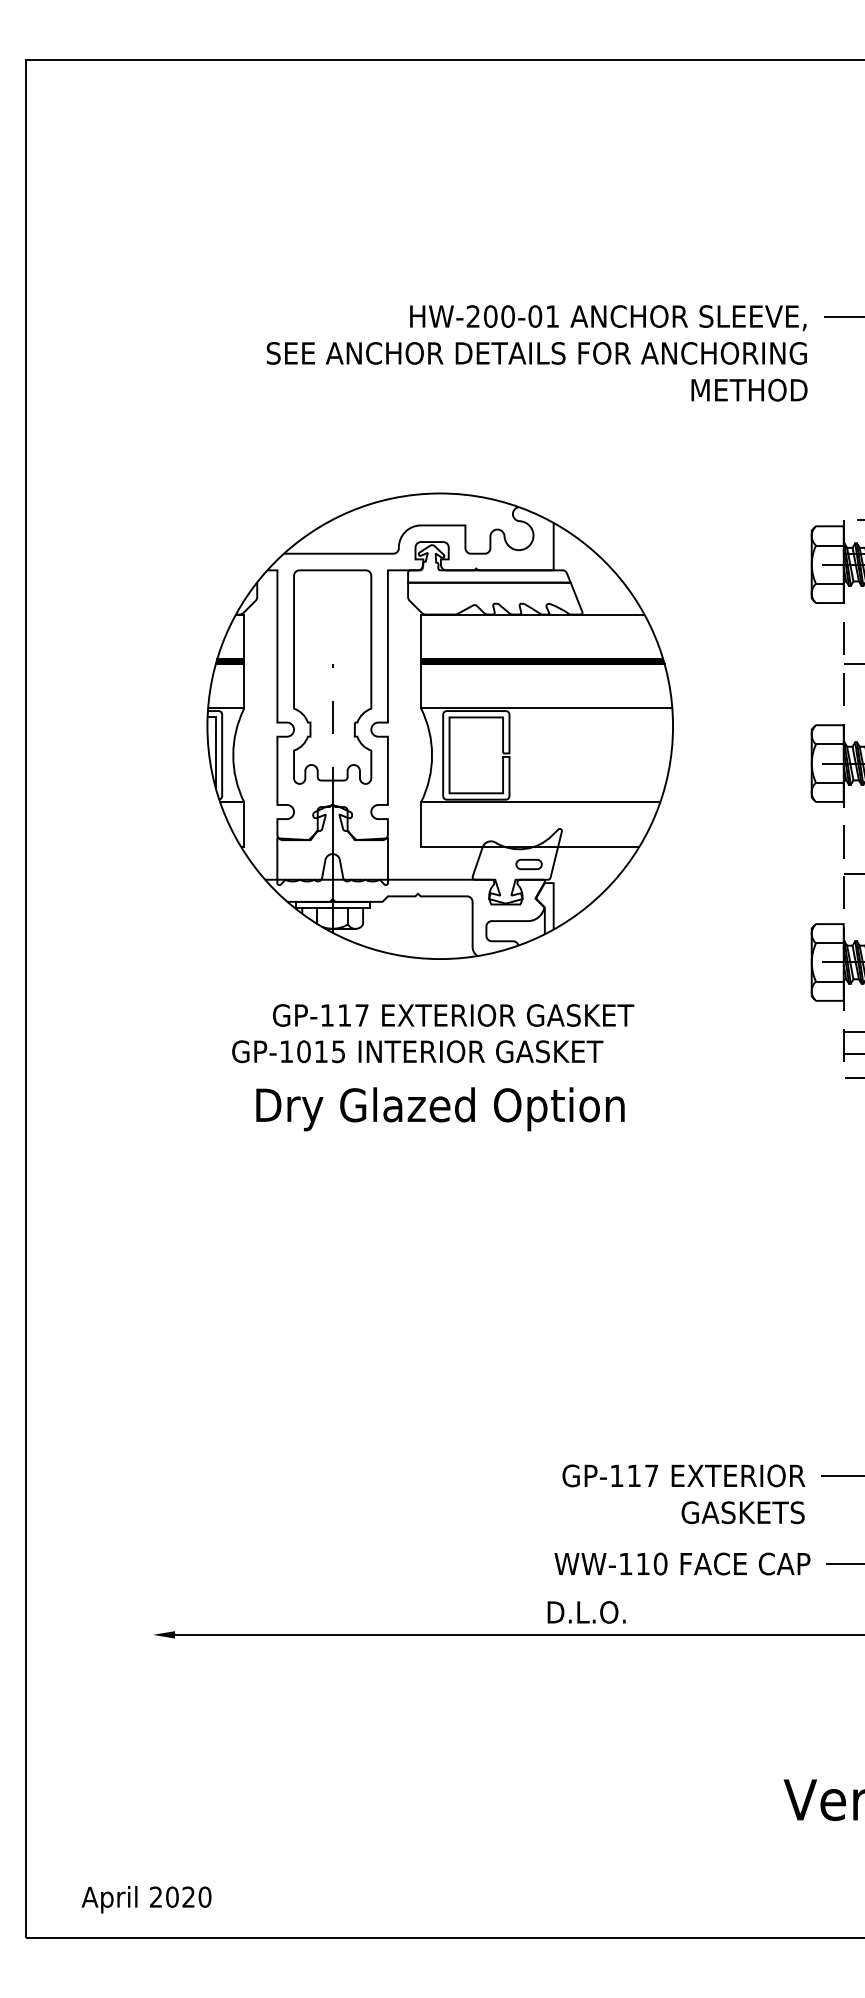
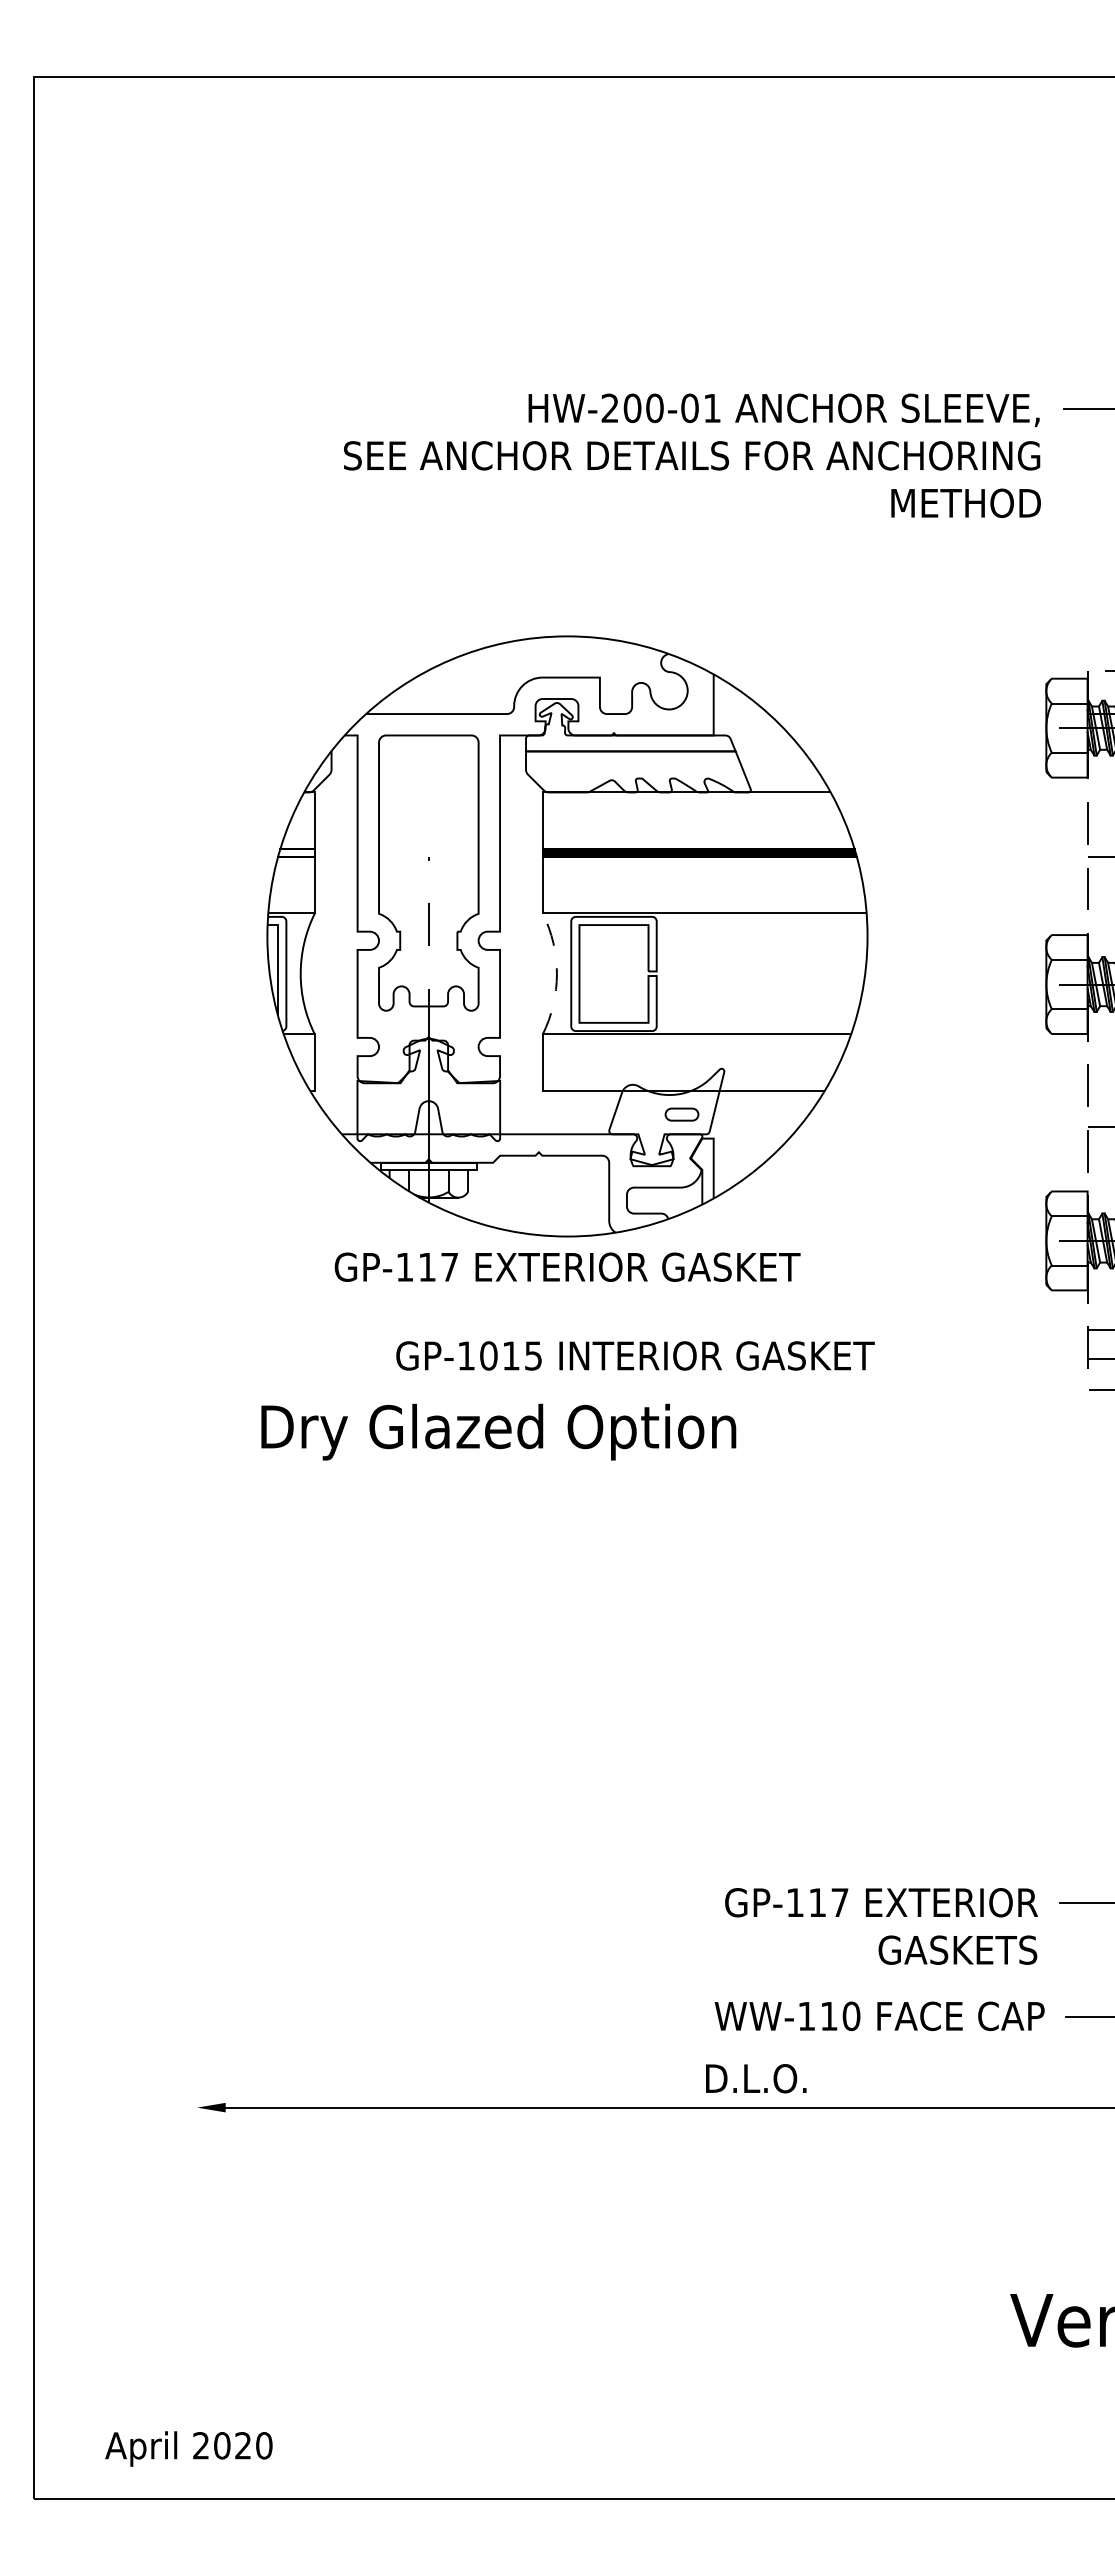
fill: (230, 661) -> (296, 852), removed
arc: (431, 755) -> (556, 973), solid -> dashed
text: (453, 1014) -> (567, 1266), moved
text: (417, 1051) -> (635, 1355), moved
text: (440, 1108) -> (498, 1431), moved

